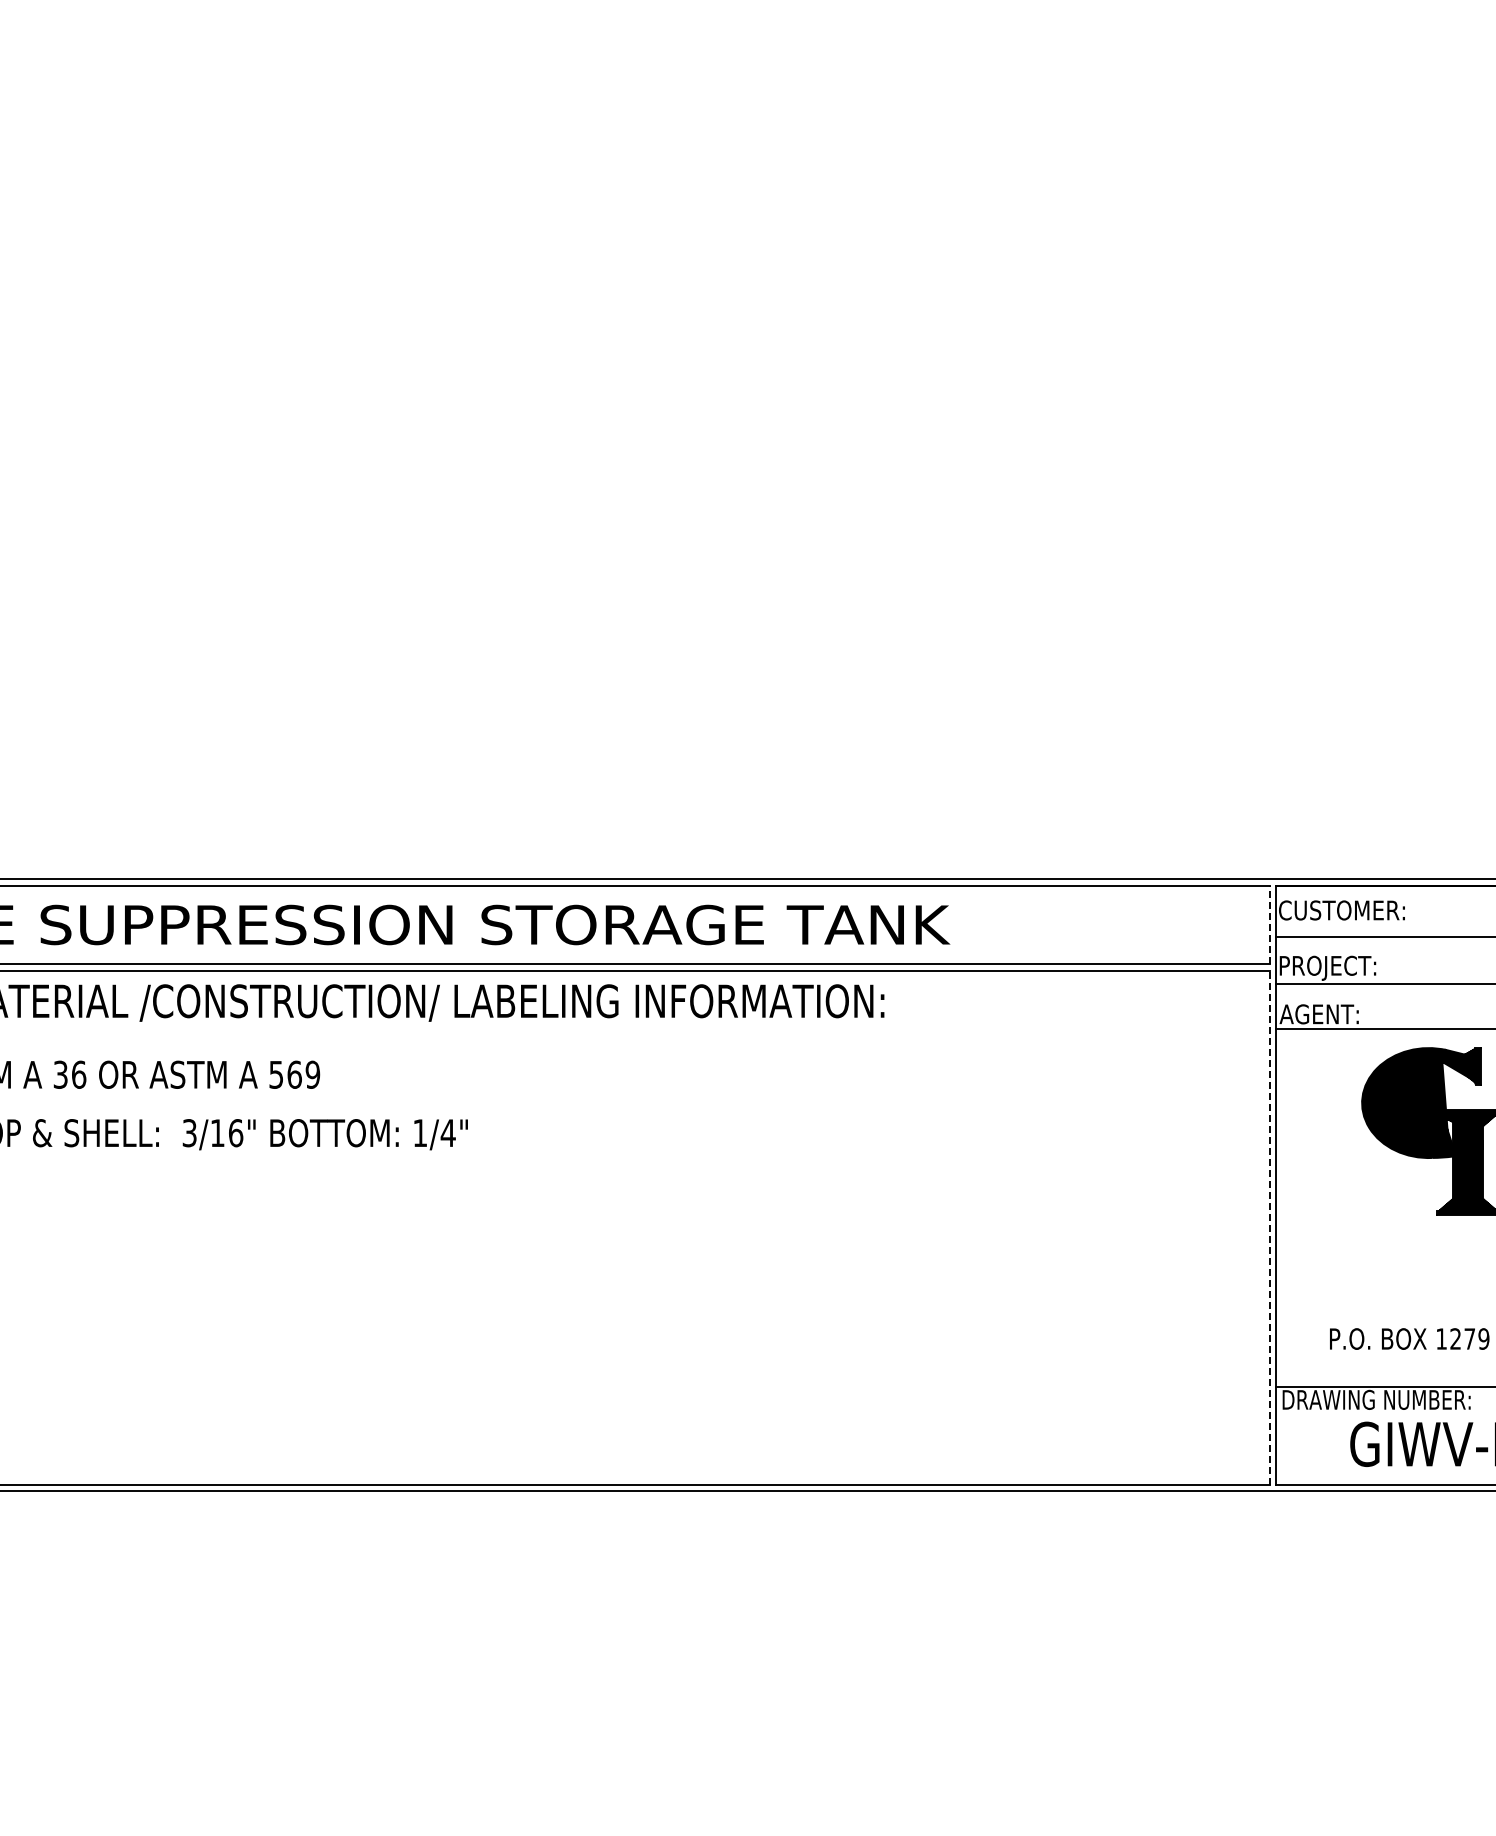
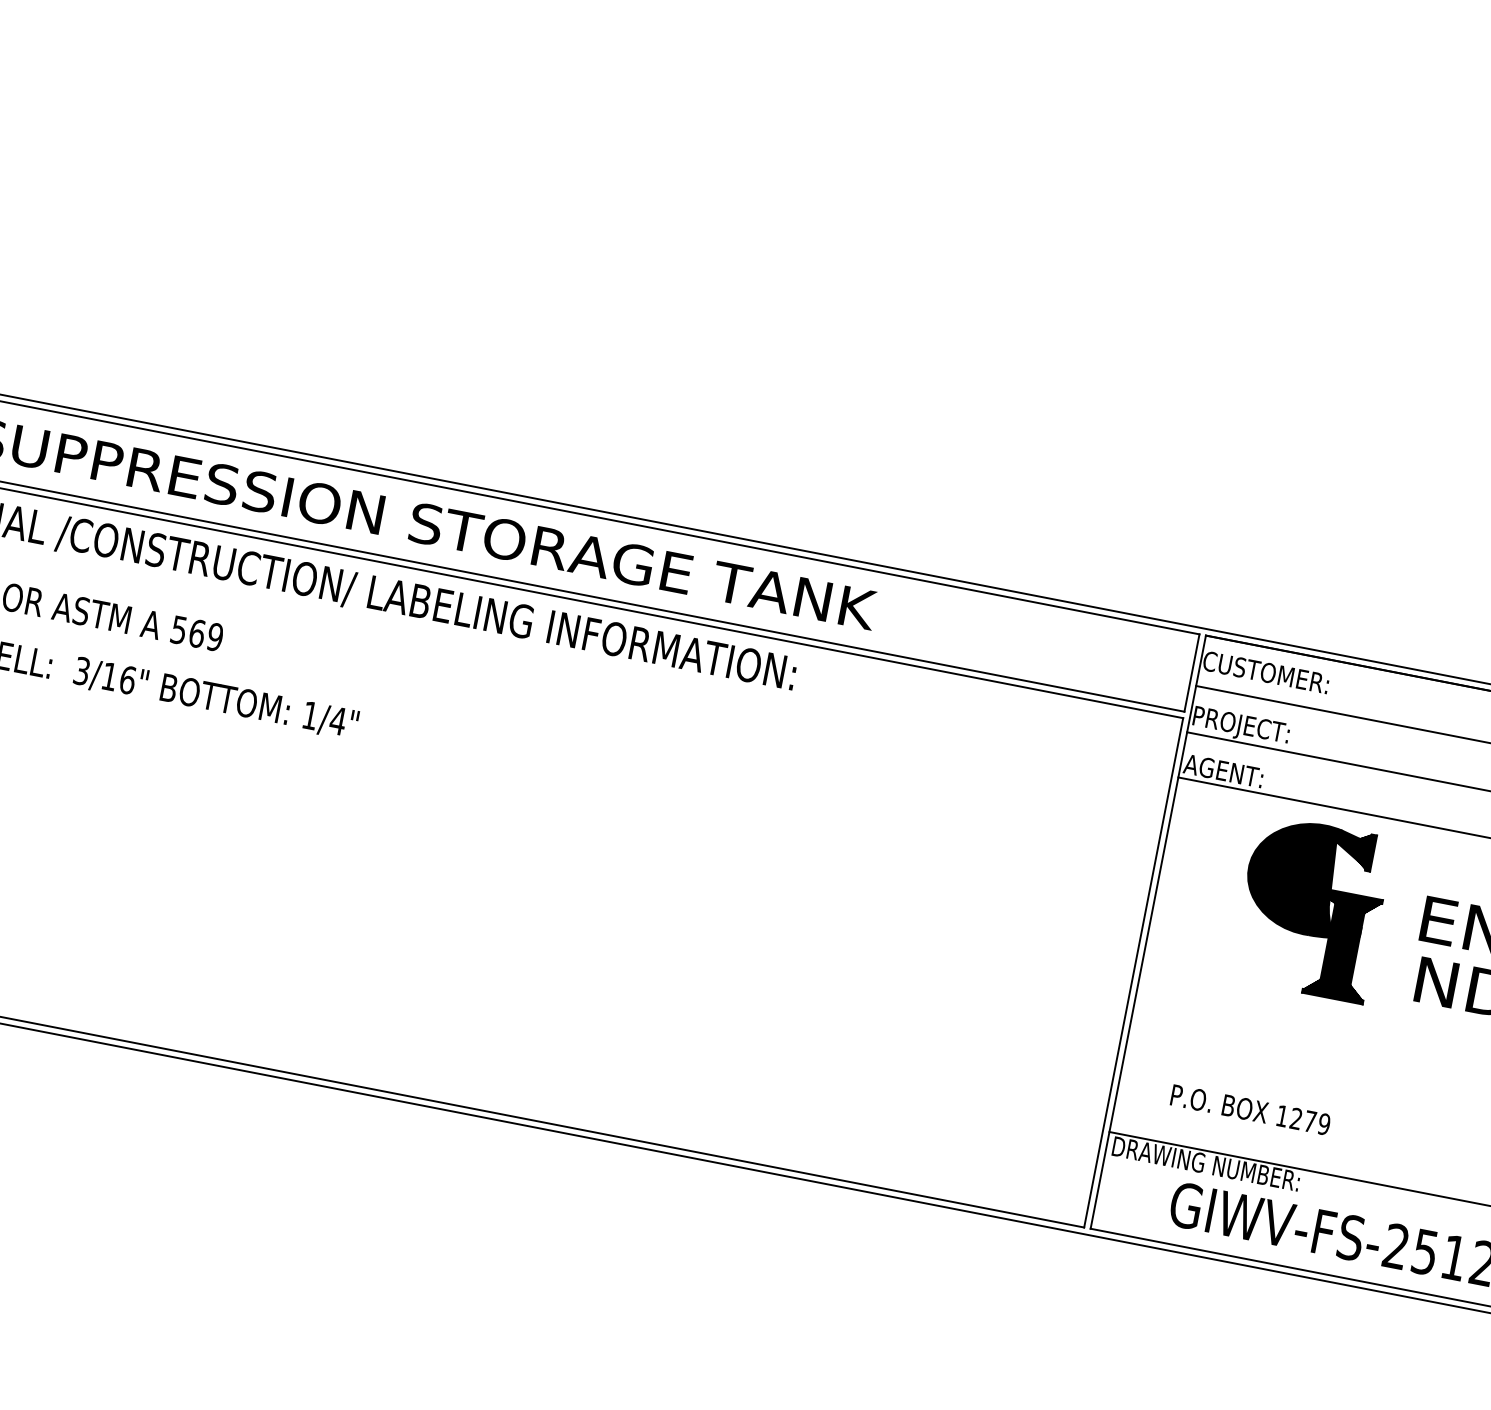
line: (1269, 924) -> (1191, 672), dashed -> solid
line: (1269, 1227) -> (1133, 972), dashed -> solid

